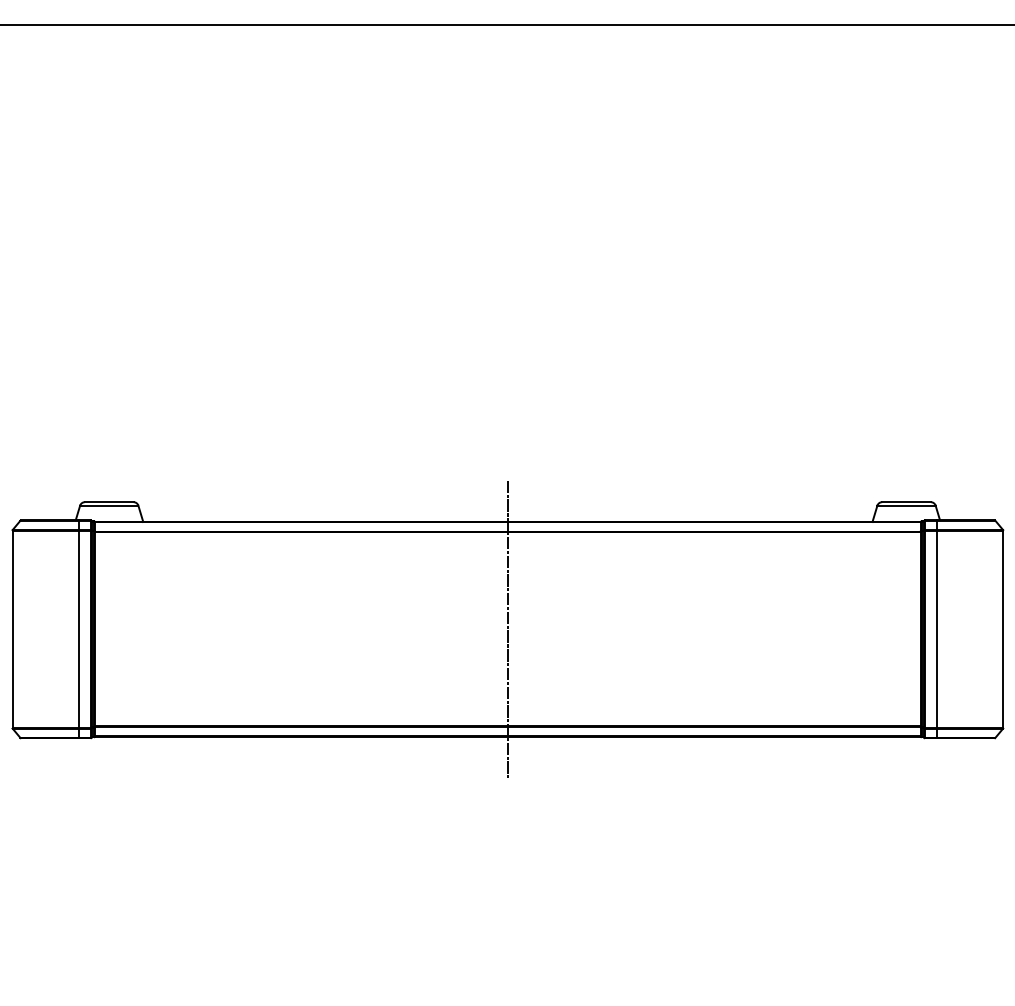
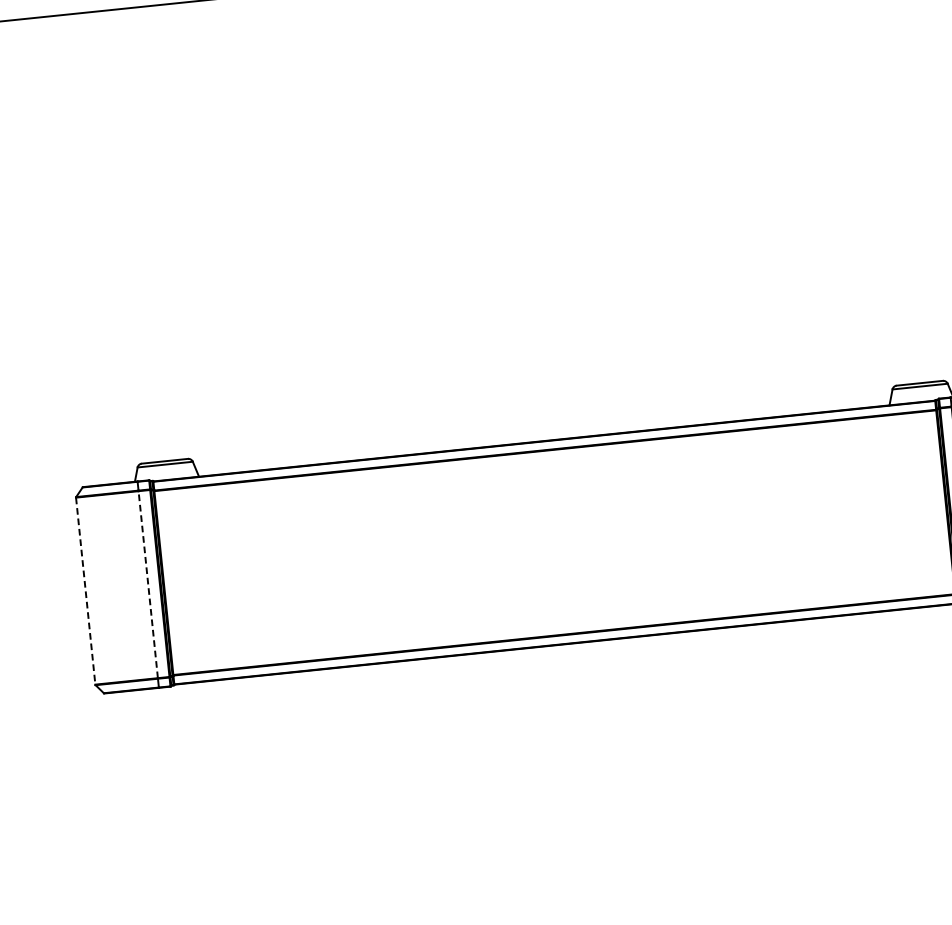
line: (507, 628) -> (554, 541), removed
line: (12, 629) -> (85, 591), solid -> dashed
line: (78, 629) -> (148, 584), solid -> dashed

